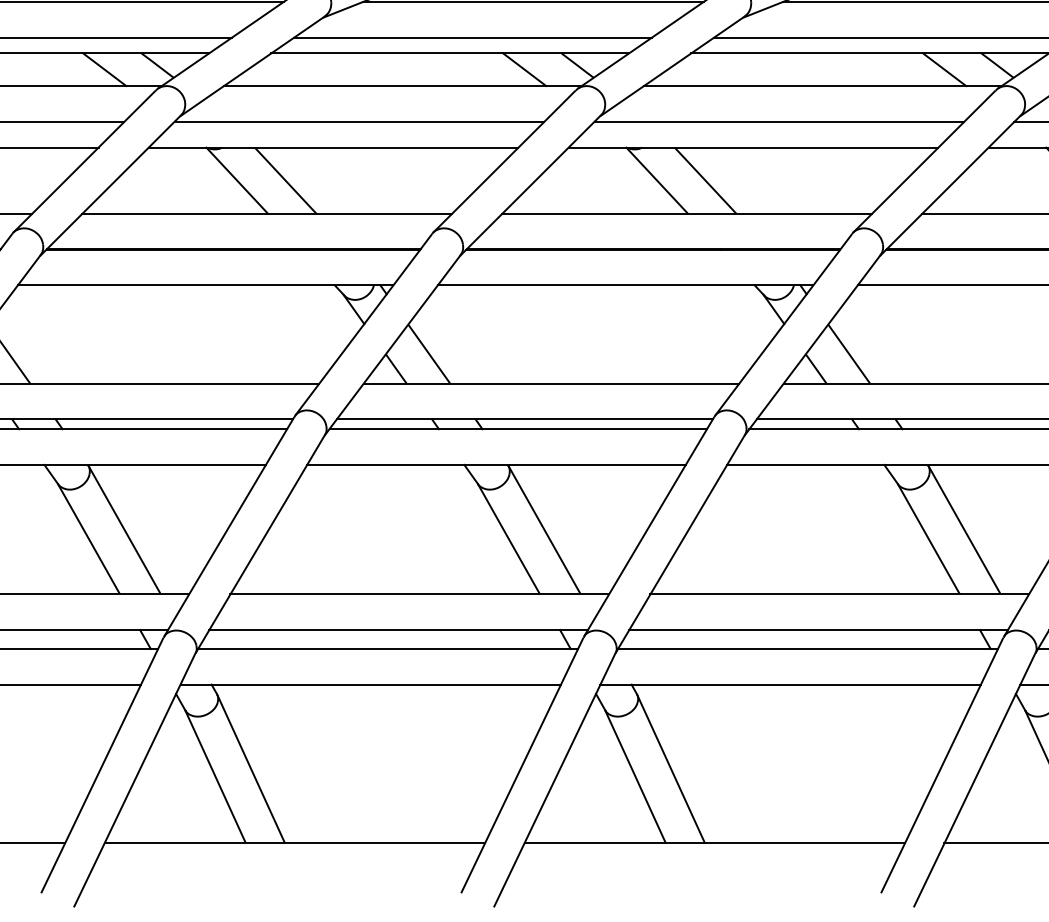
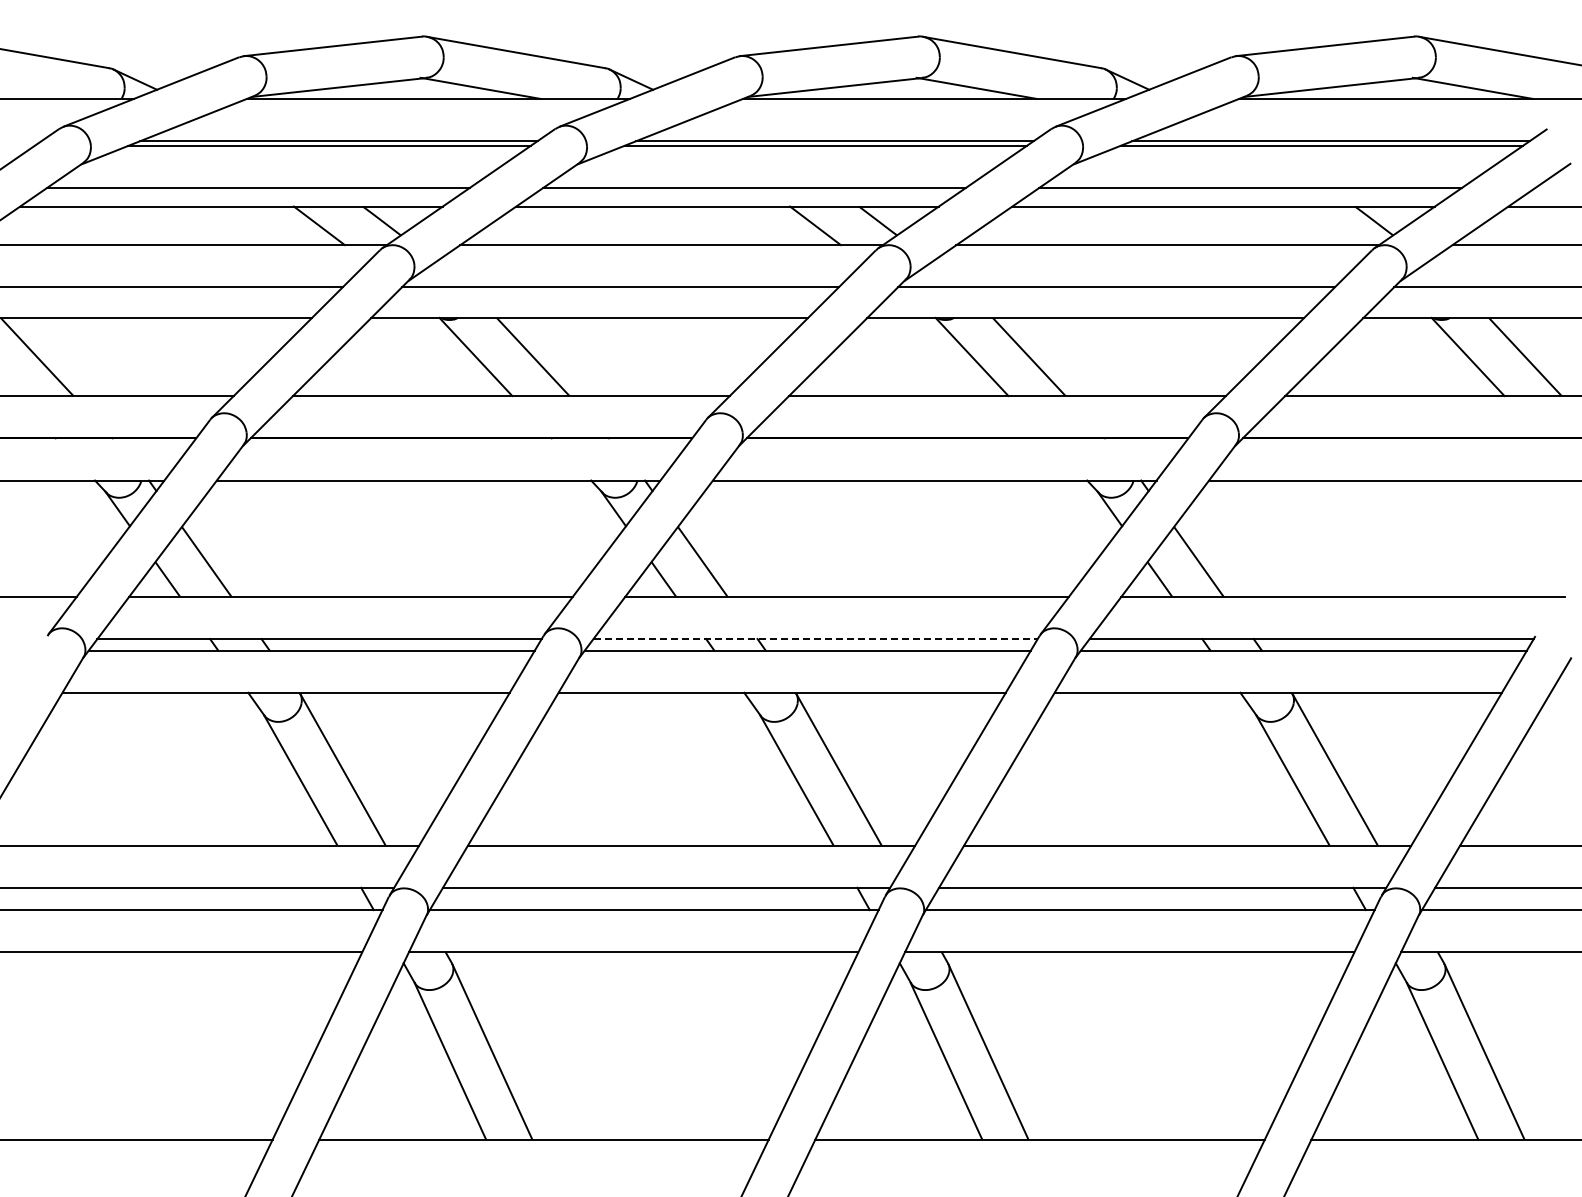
line: (944, 69) -> (1311, 225), removed
line: (525, 419) -> (816, 639), solid -> dashed

